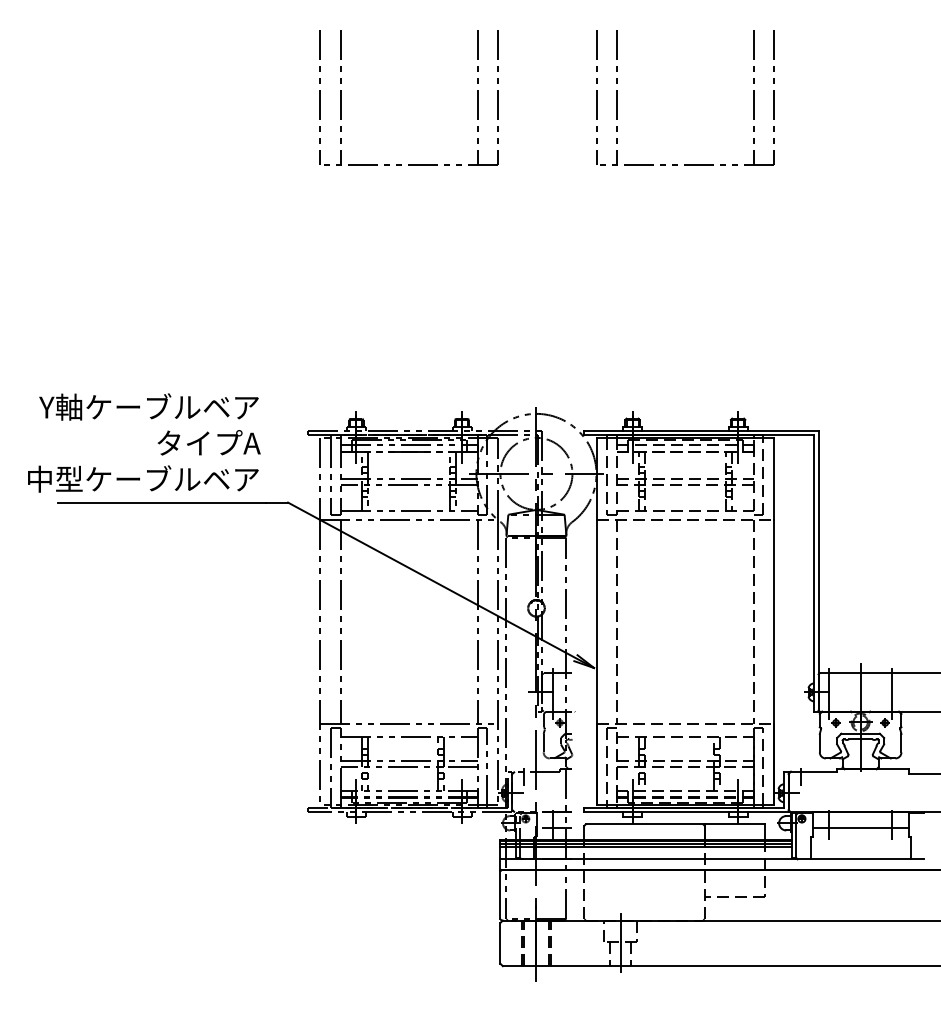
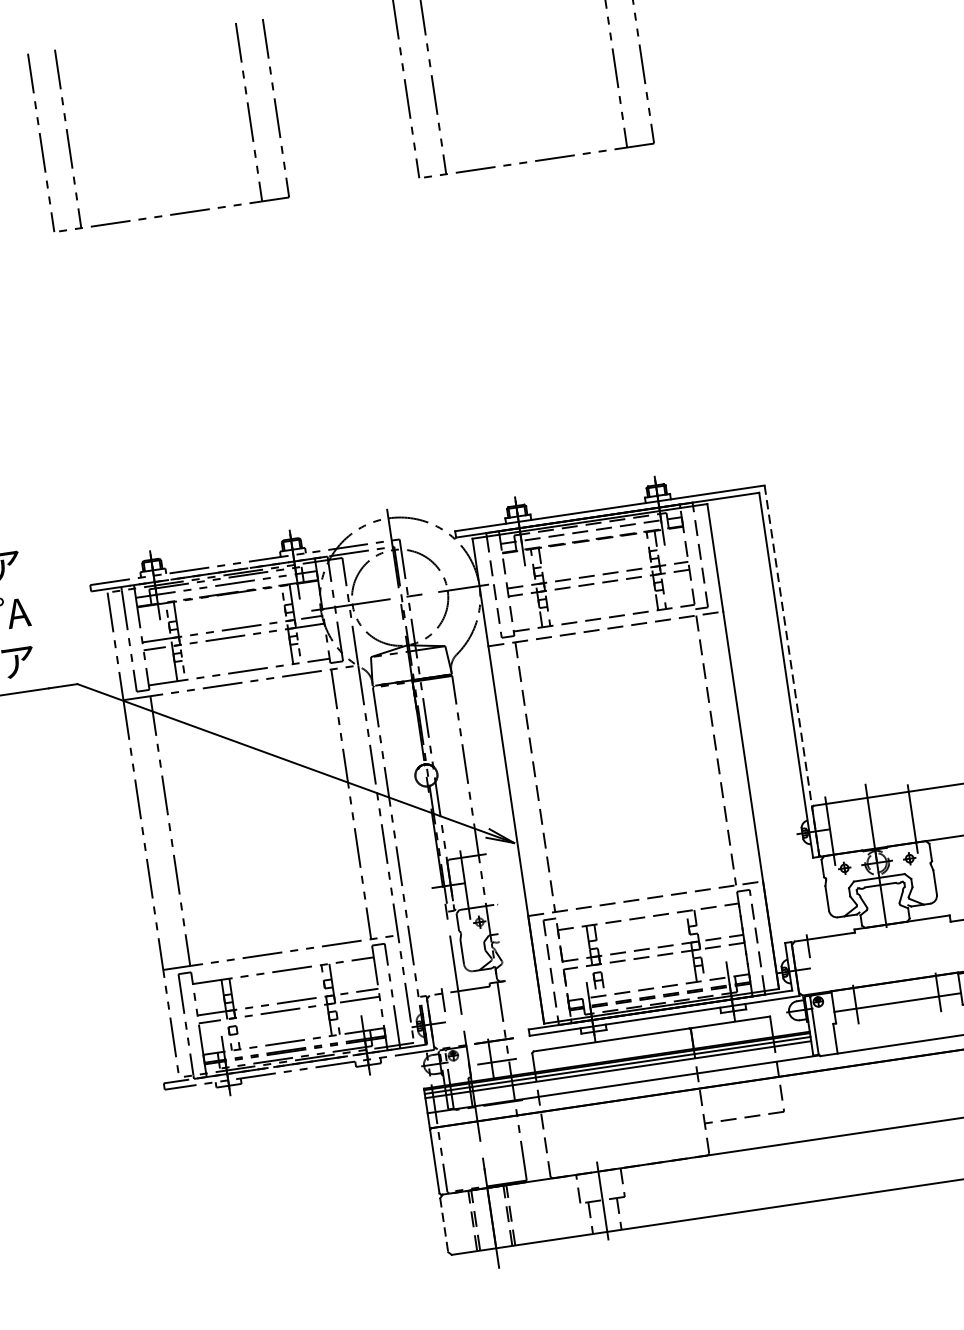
line: (818, 571) -> (791, 671), solid -> dashed
line: (500, 943) -> (444, 1225), solid -> dashed

